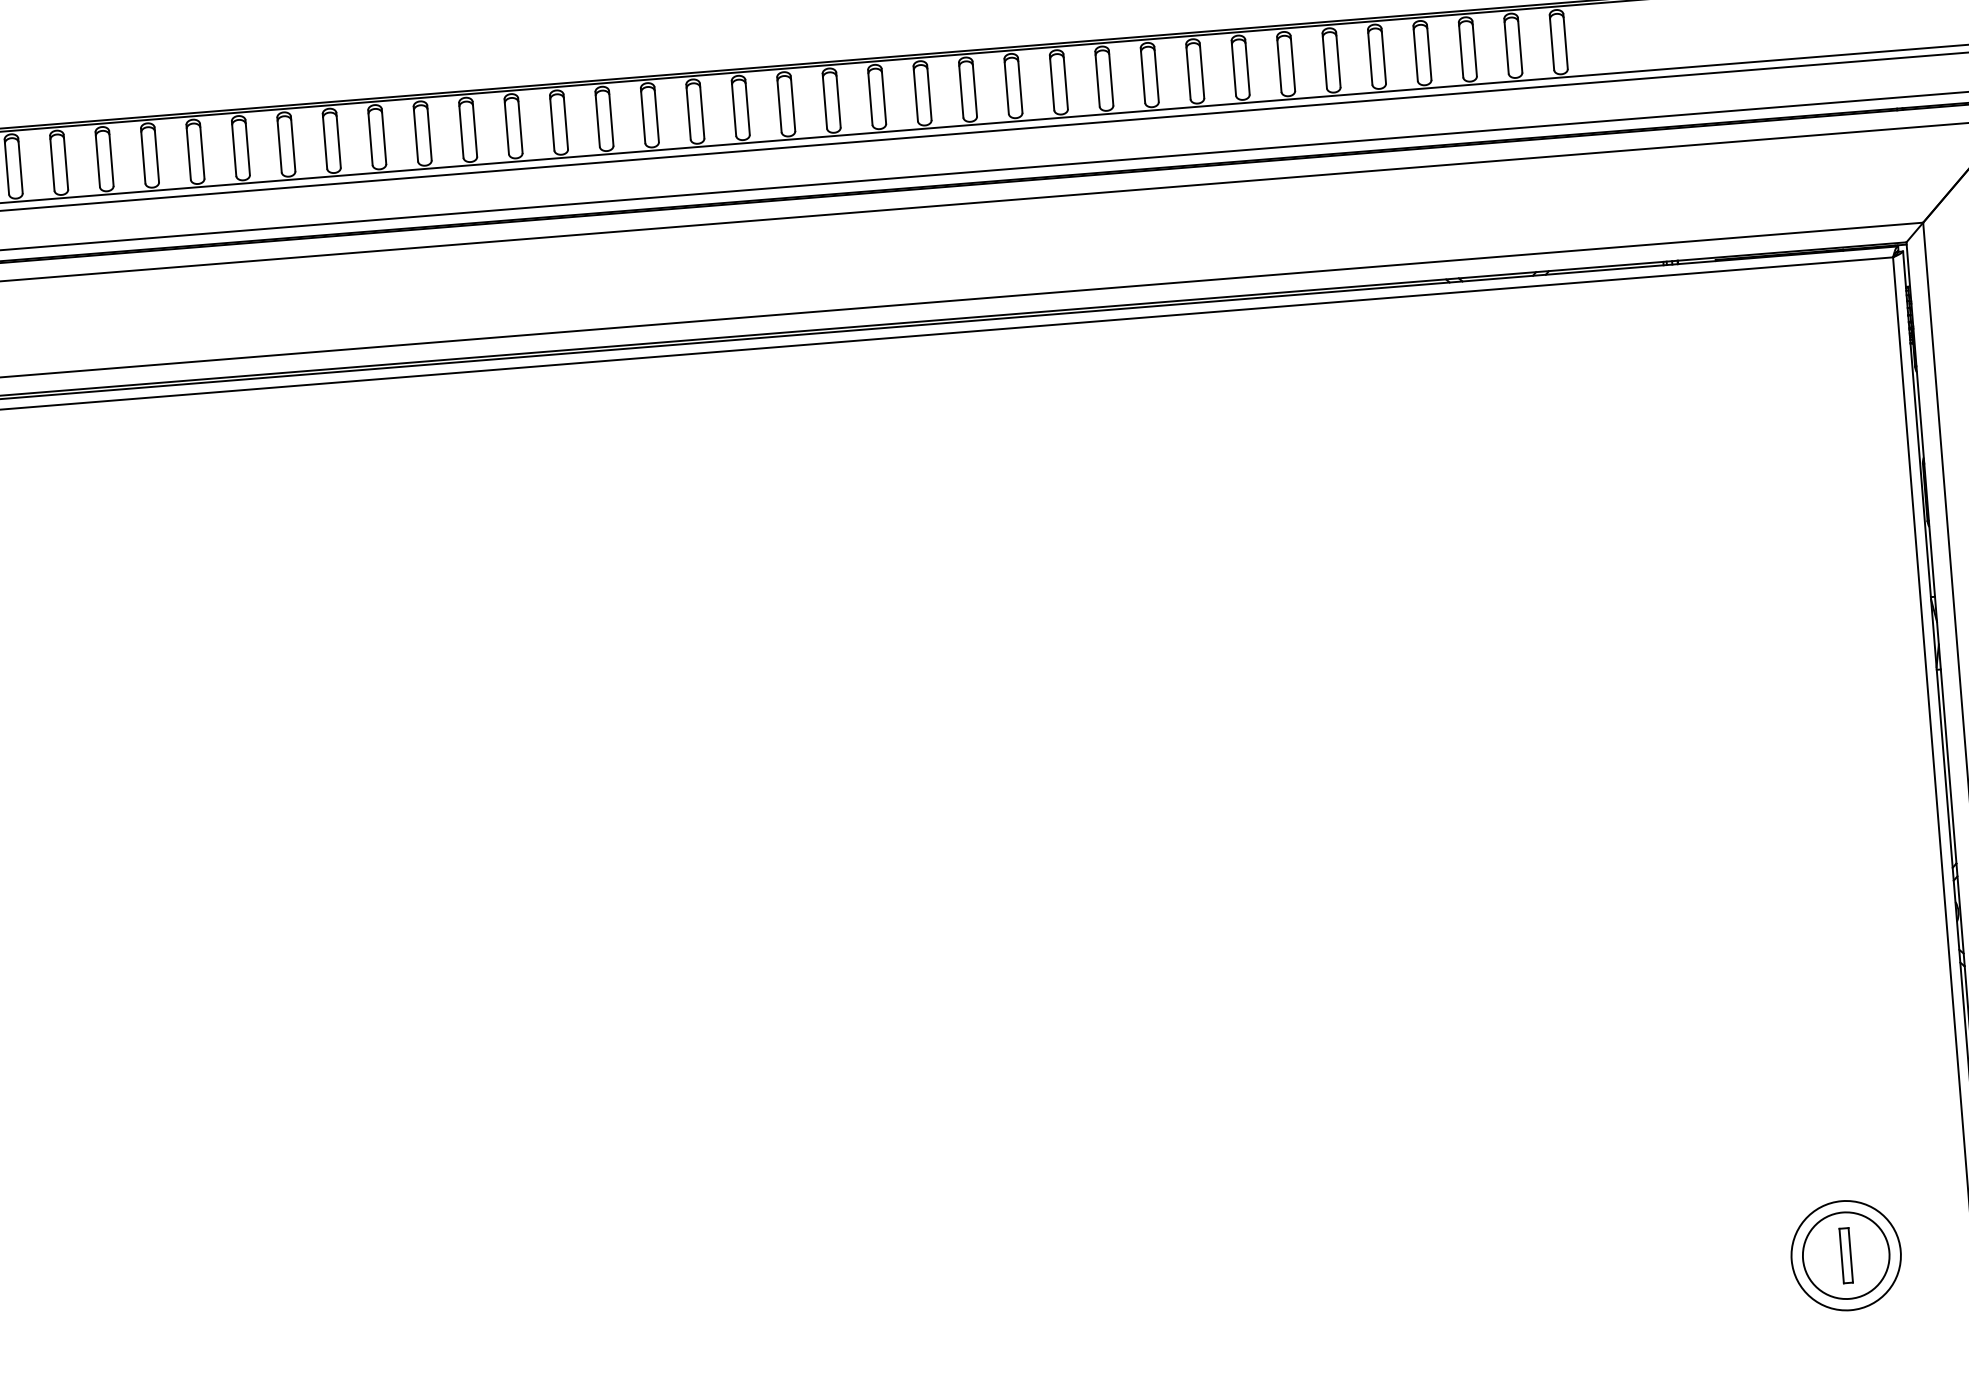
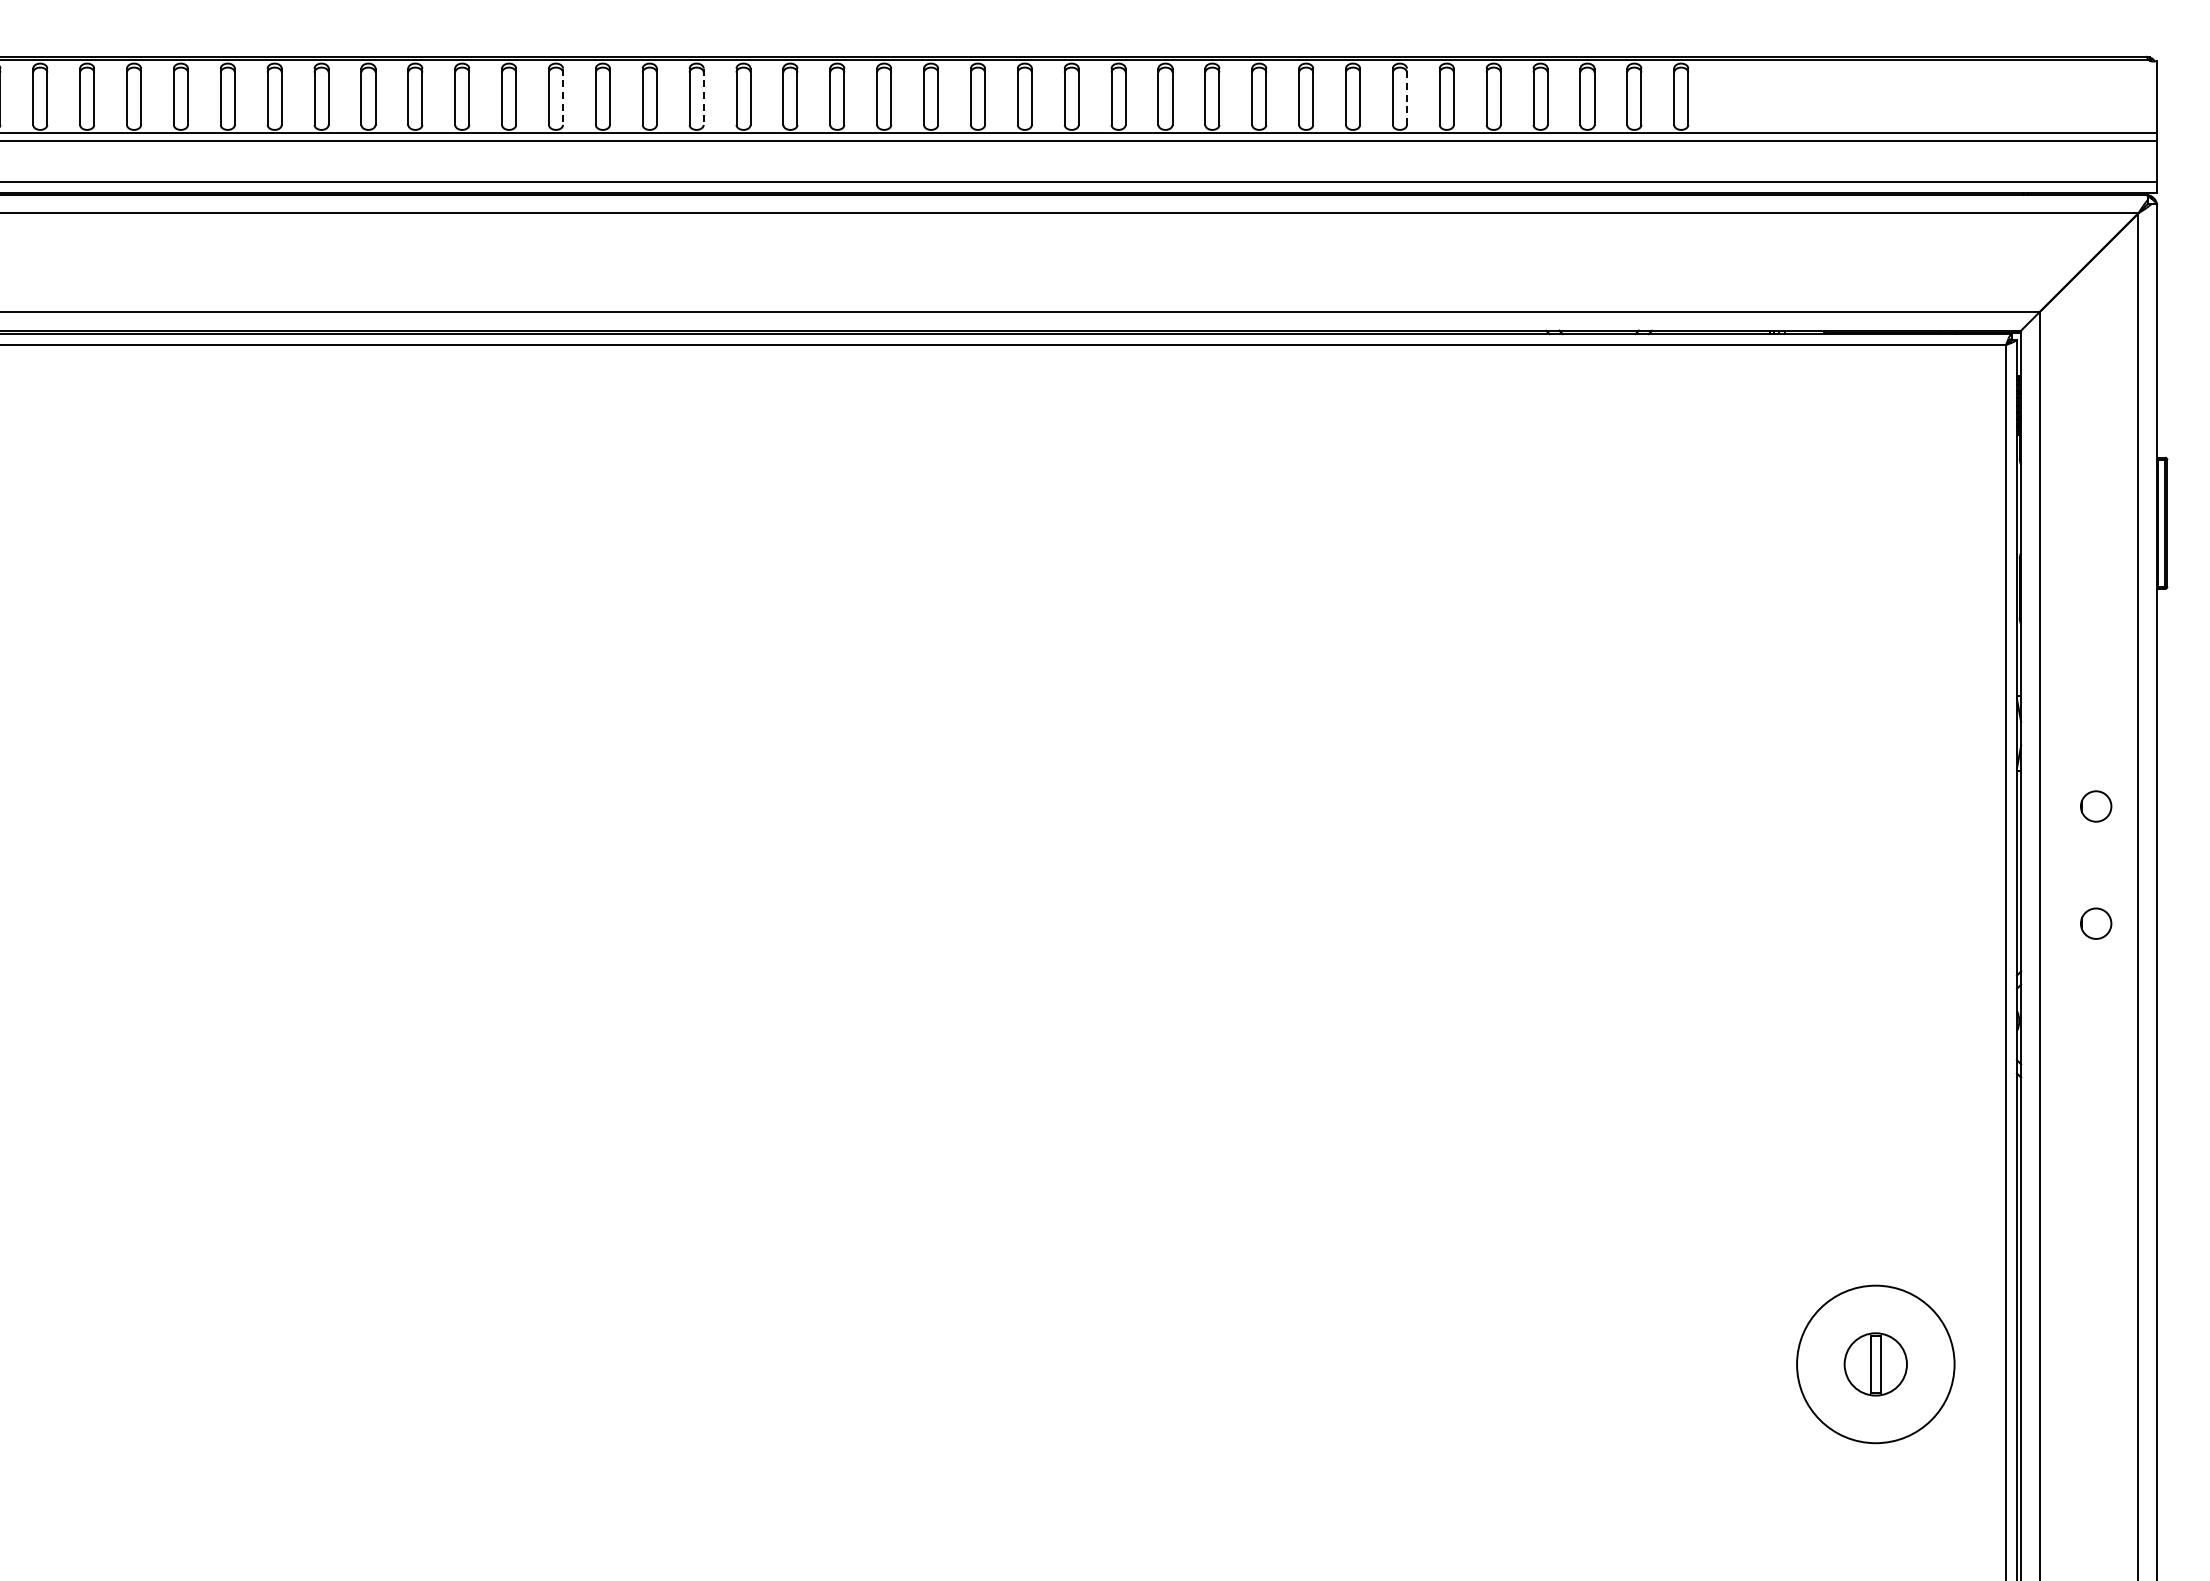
line: (1292, 63) -> (1406, 96), solid -> dashed
line: (611, 119) -> (703, 97), solid -> dashed
line: (475, 130) -> (563, 97), solid -> dashed
circle: (1845, 1254) -> (1875, 1363), size x0.7
circle: (1845, 1255) -> (1875, 1364), size x1.4

